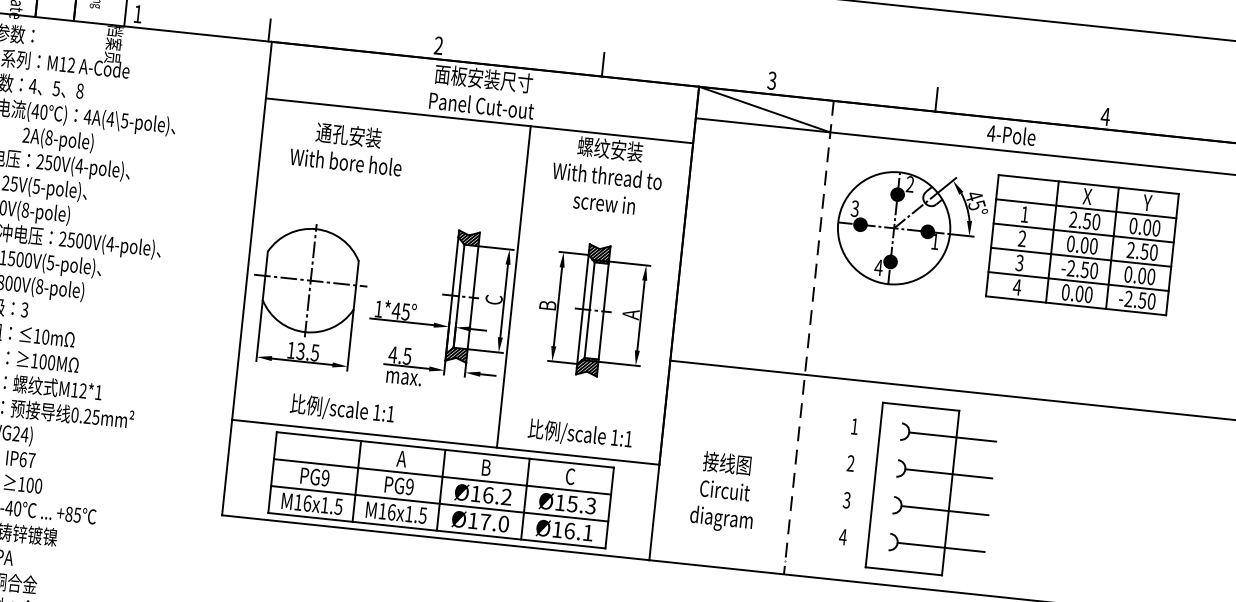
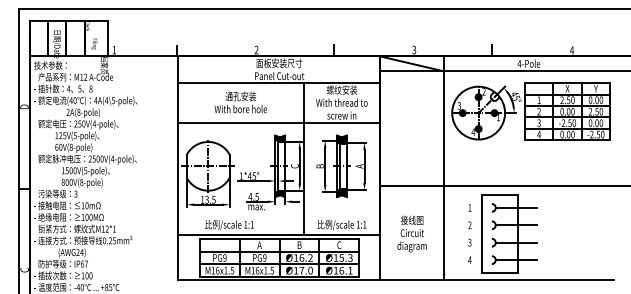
text: (346, 148) -> (240, 102), moved
line: (471, 203) -> (279, 122), added
line: (809, 337) -> (444, 168), dashed -> solid
text: (723, 491) -> (411, 233), moved

